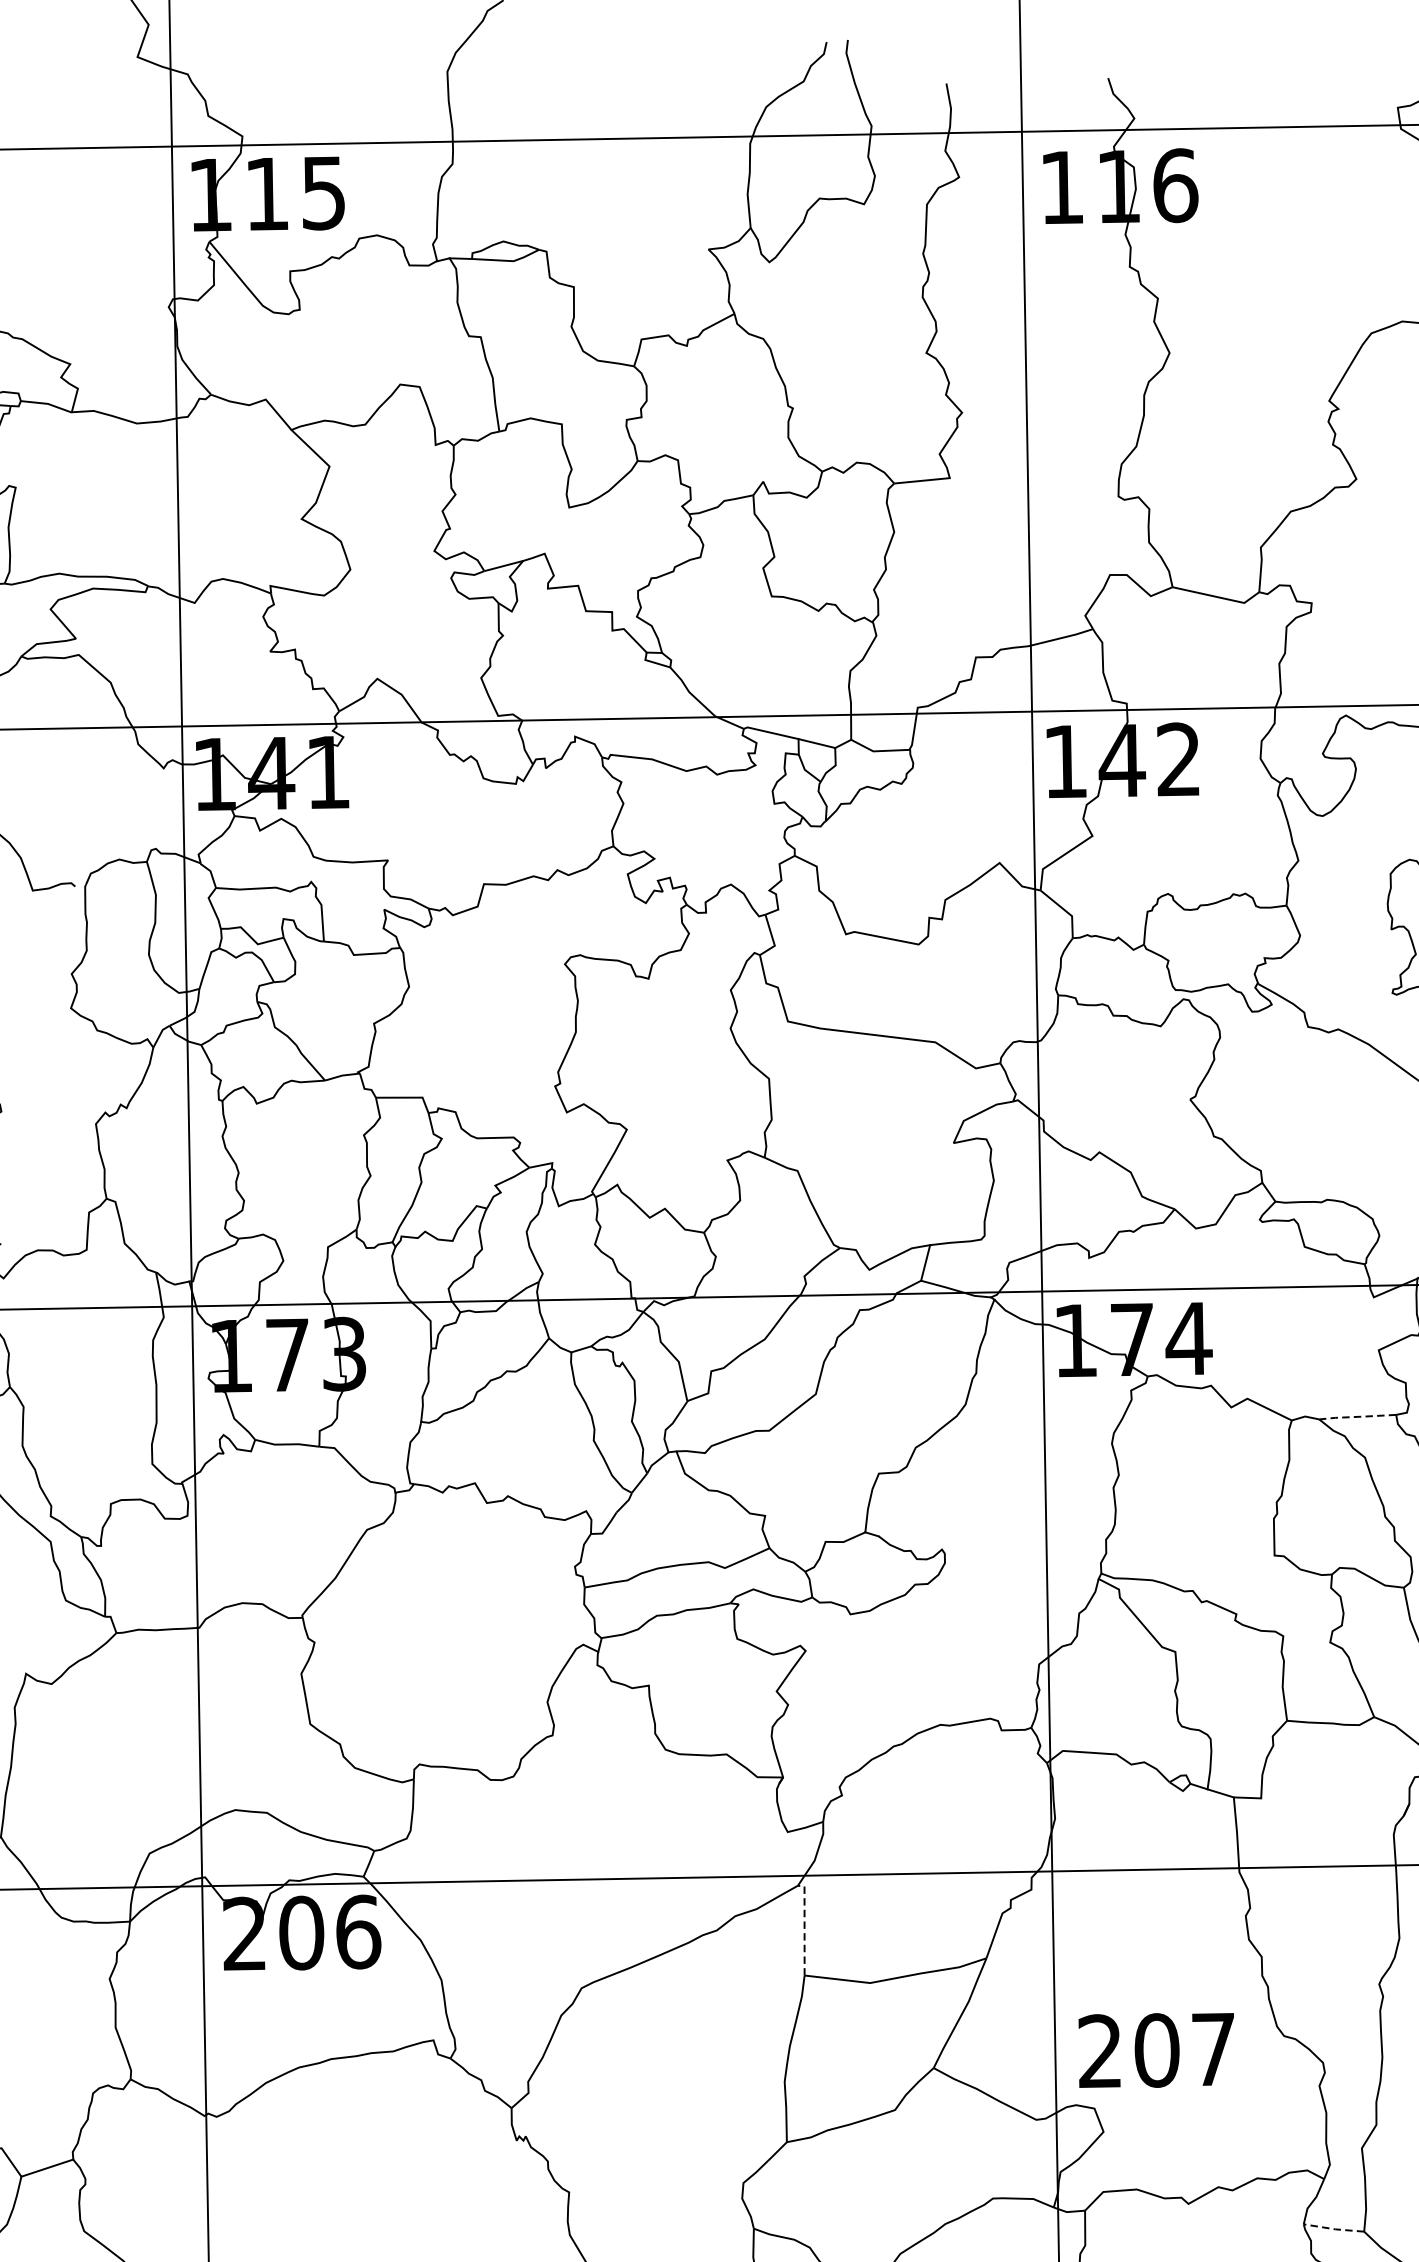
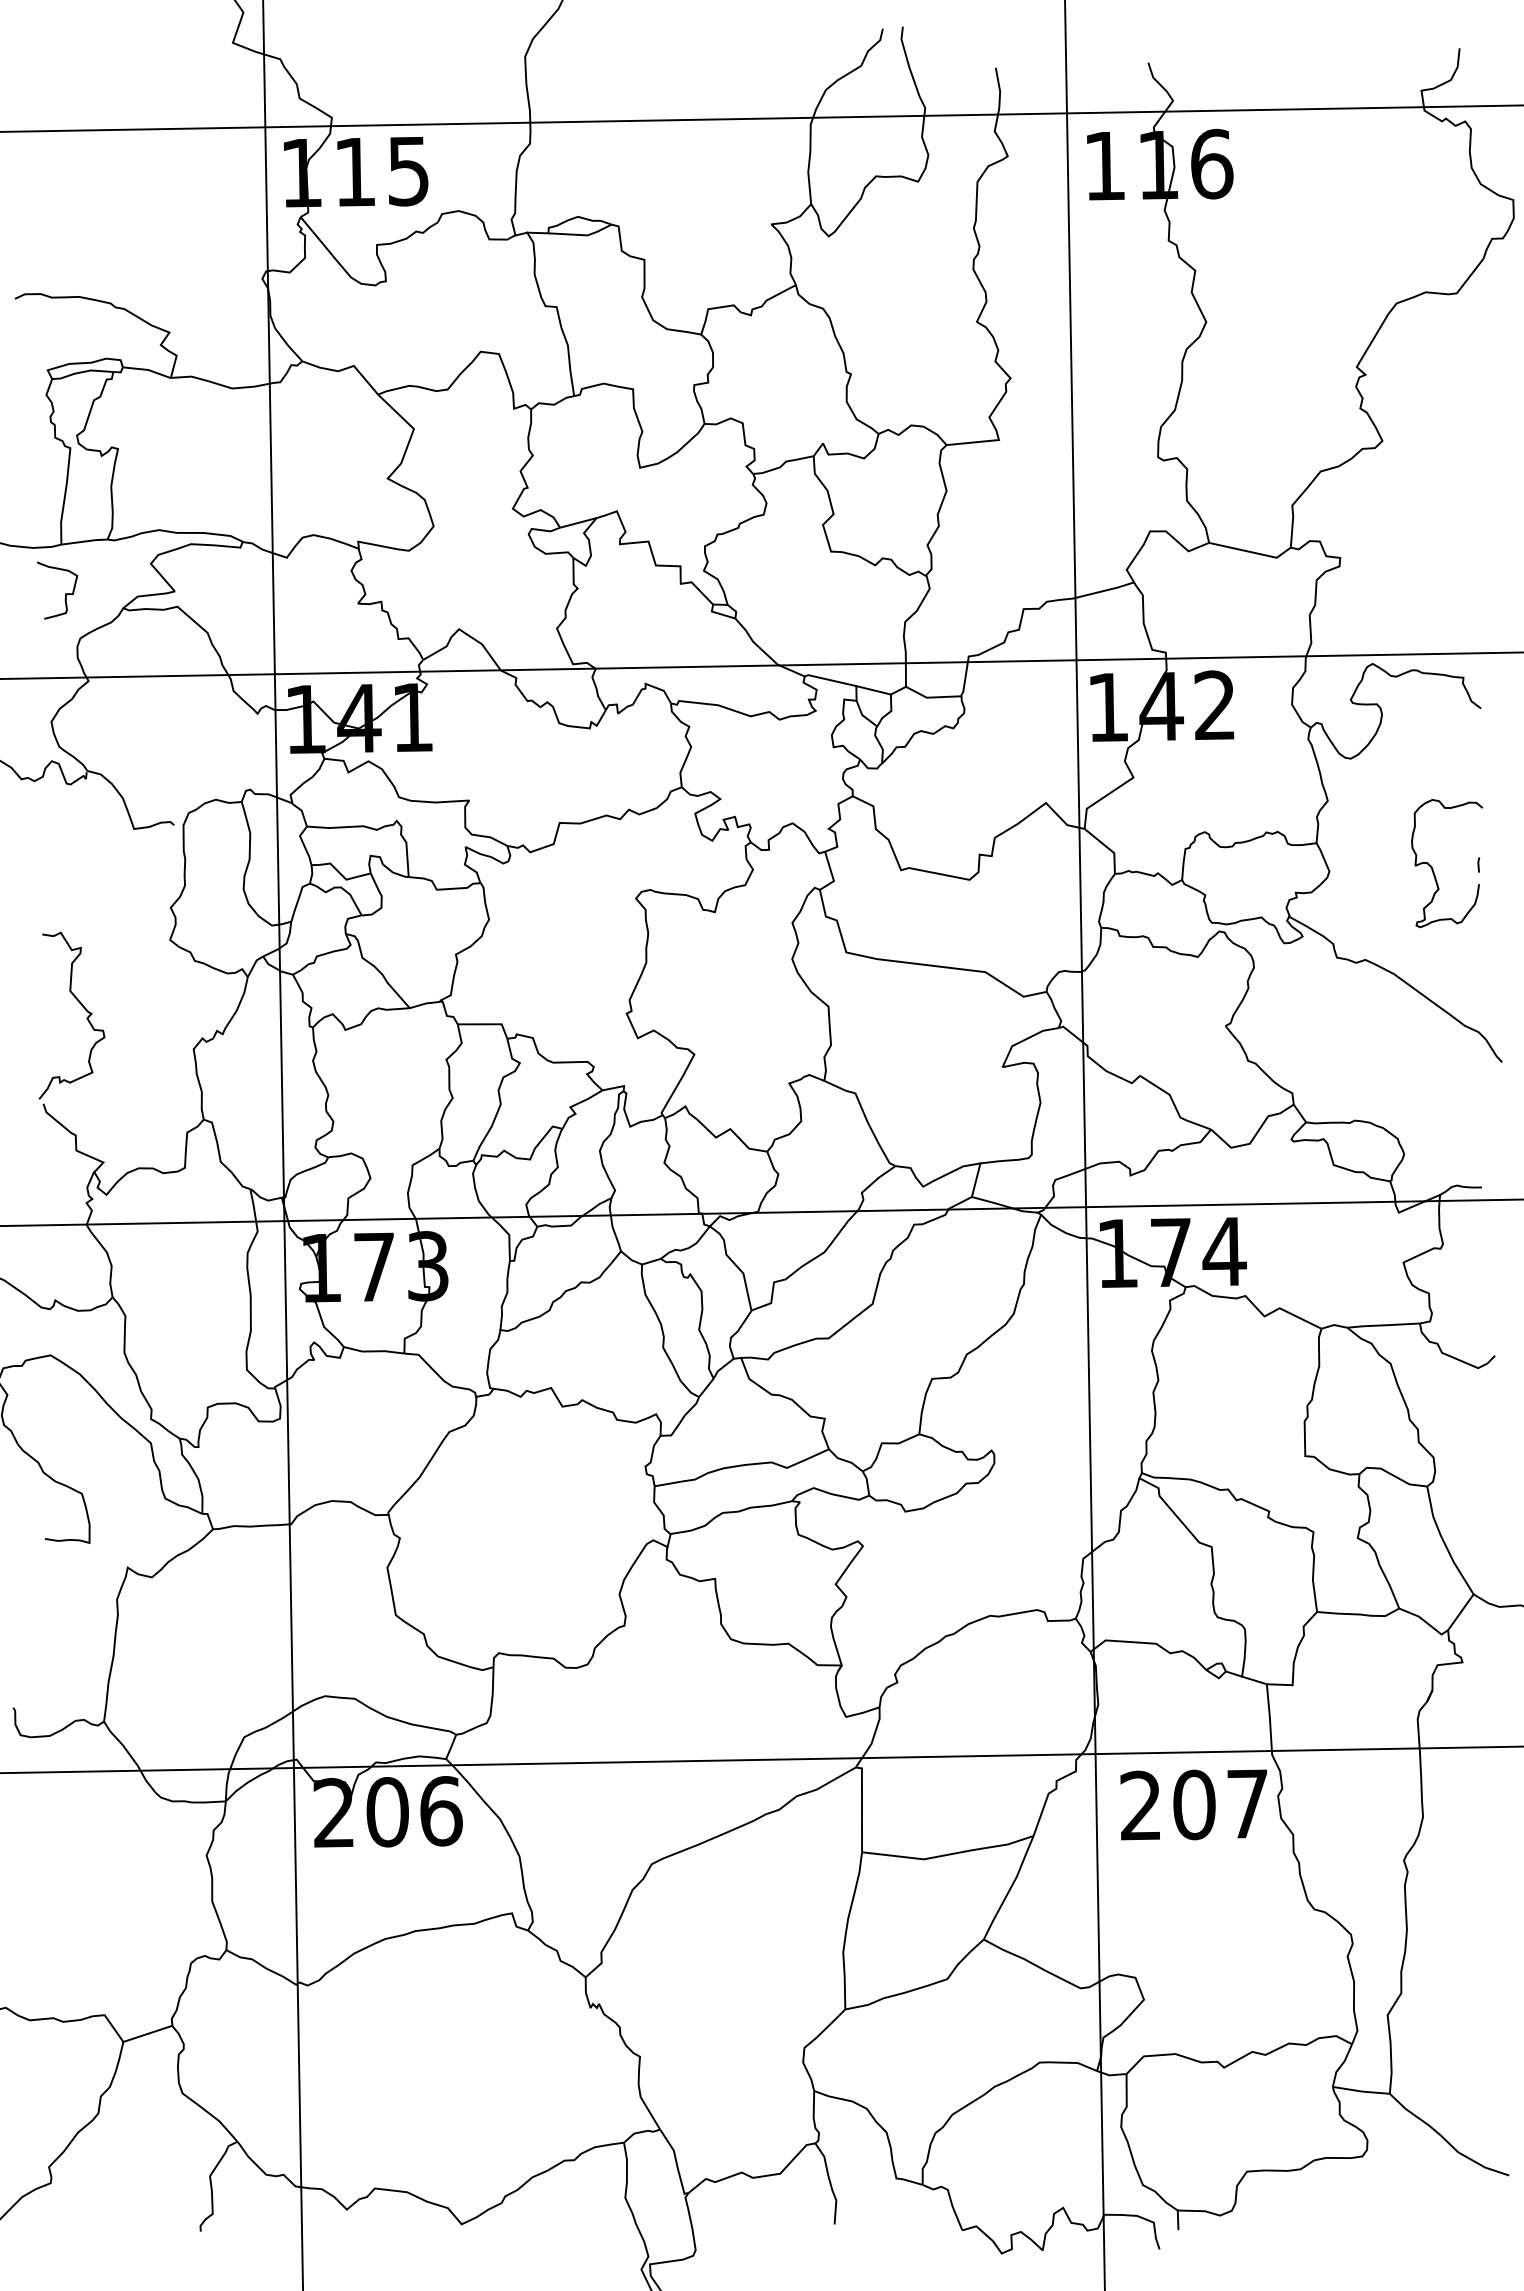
line: (1357, 1417) -> (1383, 1325), dashed -> solid
line: (804, 1927) -> (861, 1806), dashed -> solid
text: (1156, 2050) -> (1193, 1804), moved
line: (1334, 2229) -> (1361, 2091), dashed -> solid

